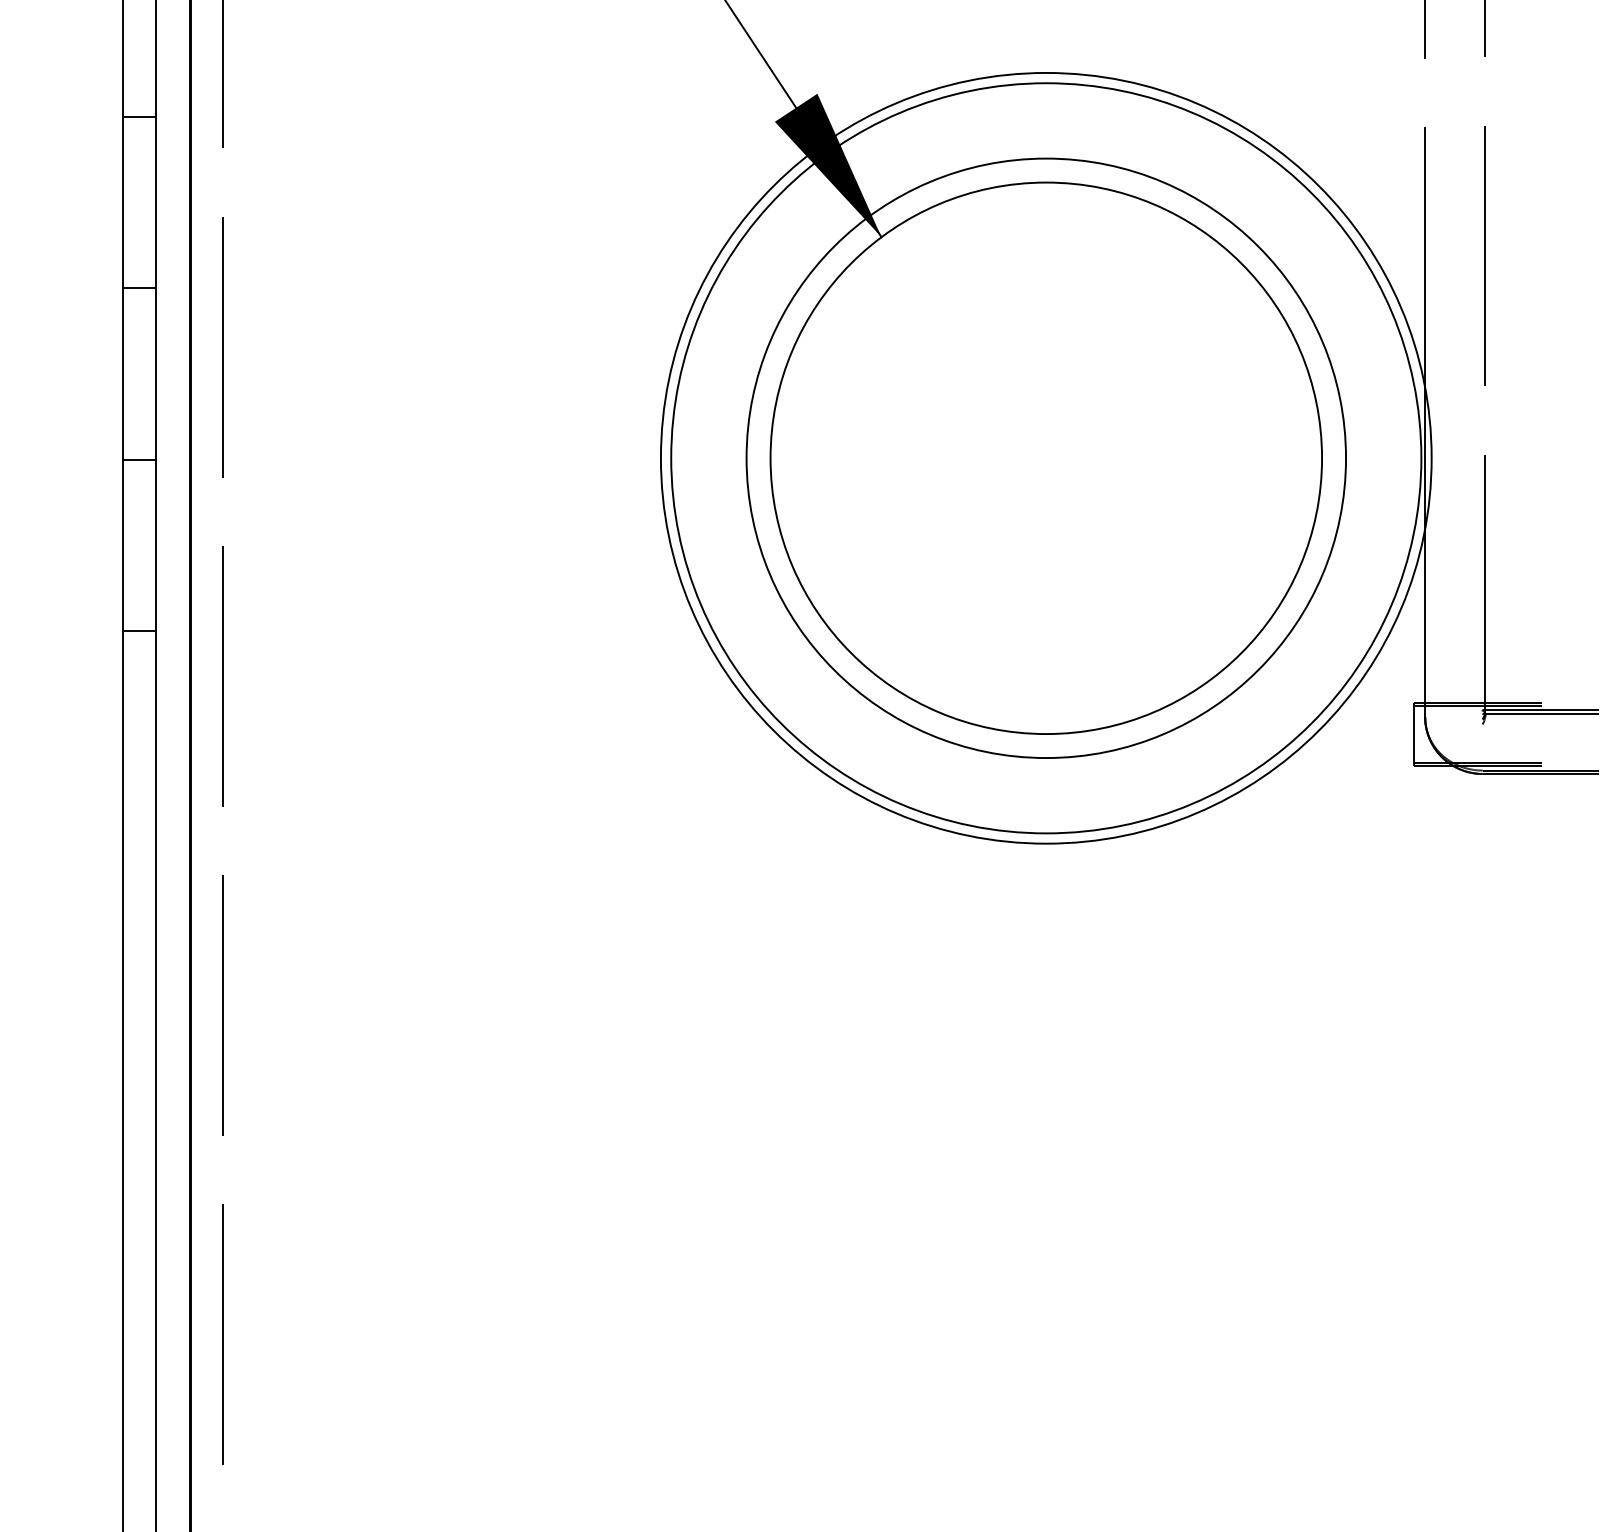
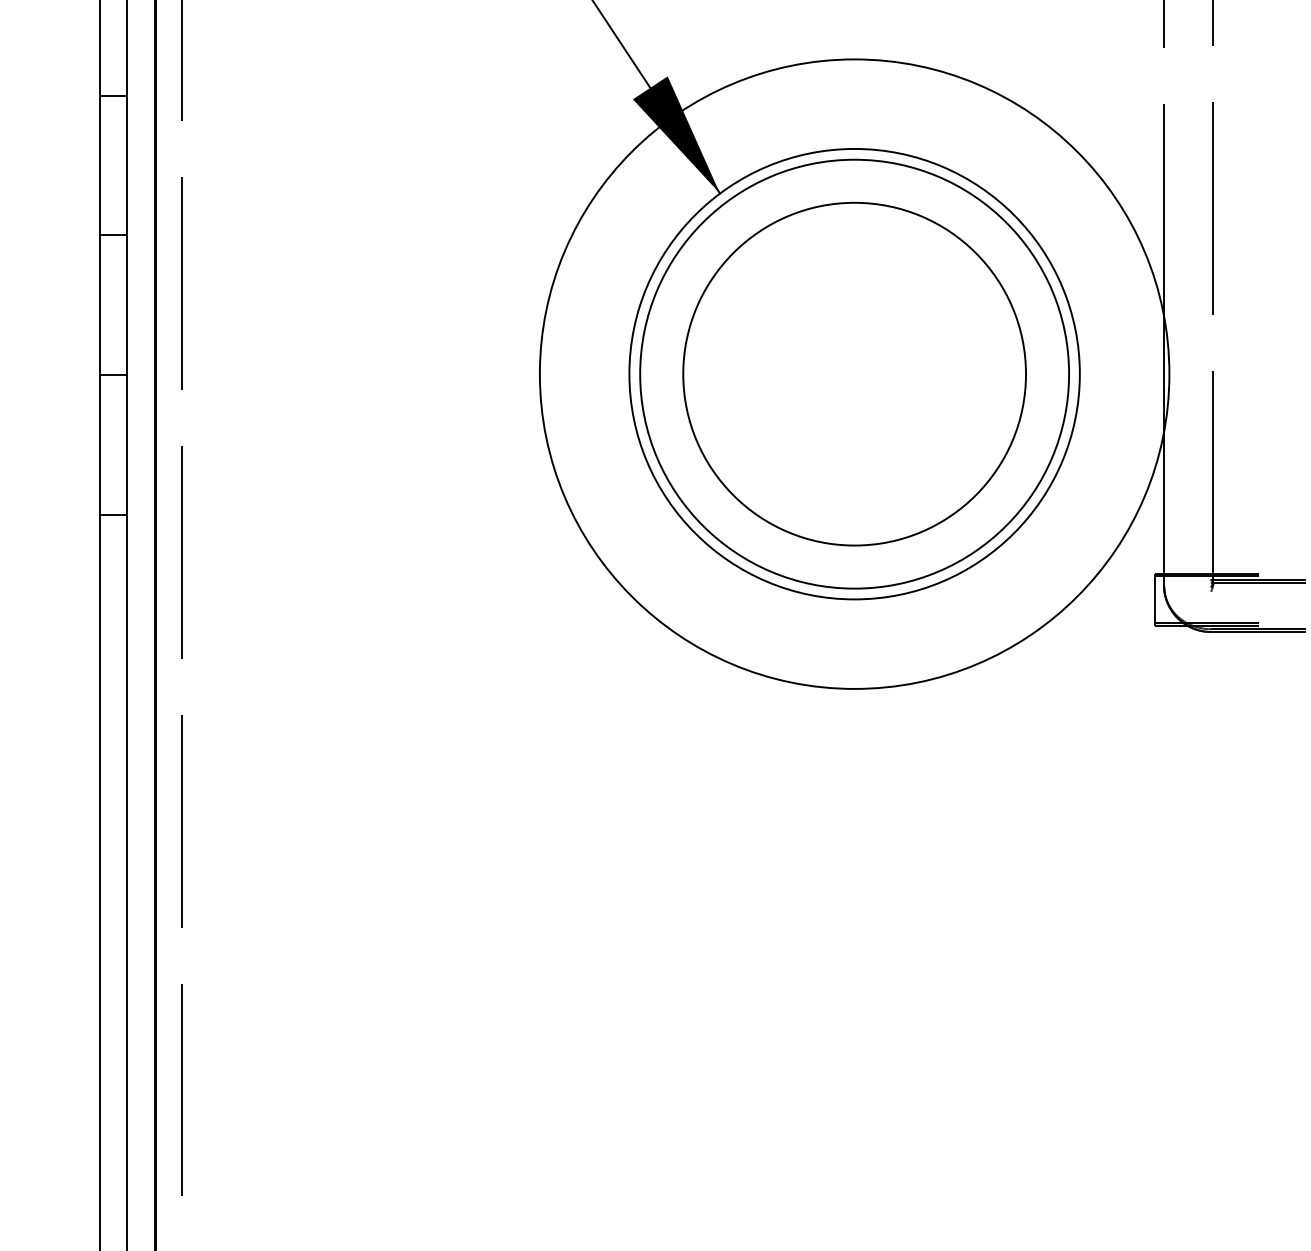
circle: (1046, 458) -> (854, 374), size x0.7
circle: (1046, 458) -> (854, 374), size x0.7

